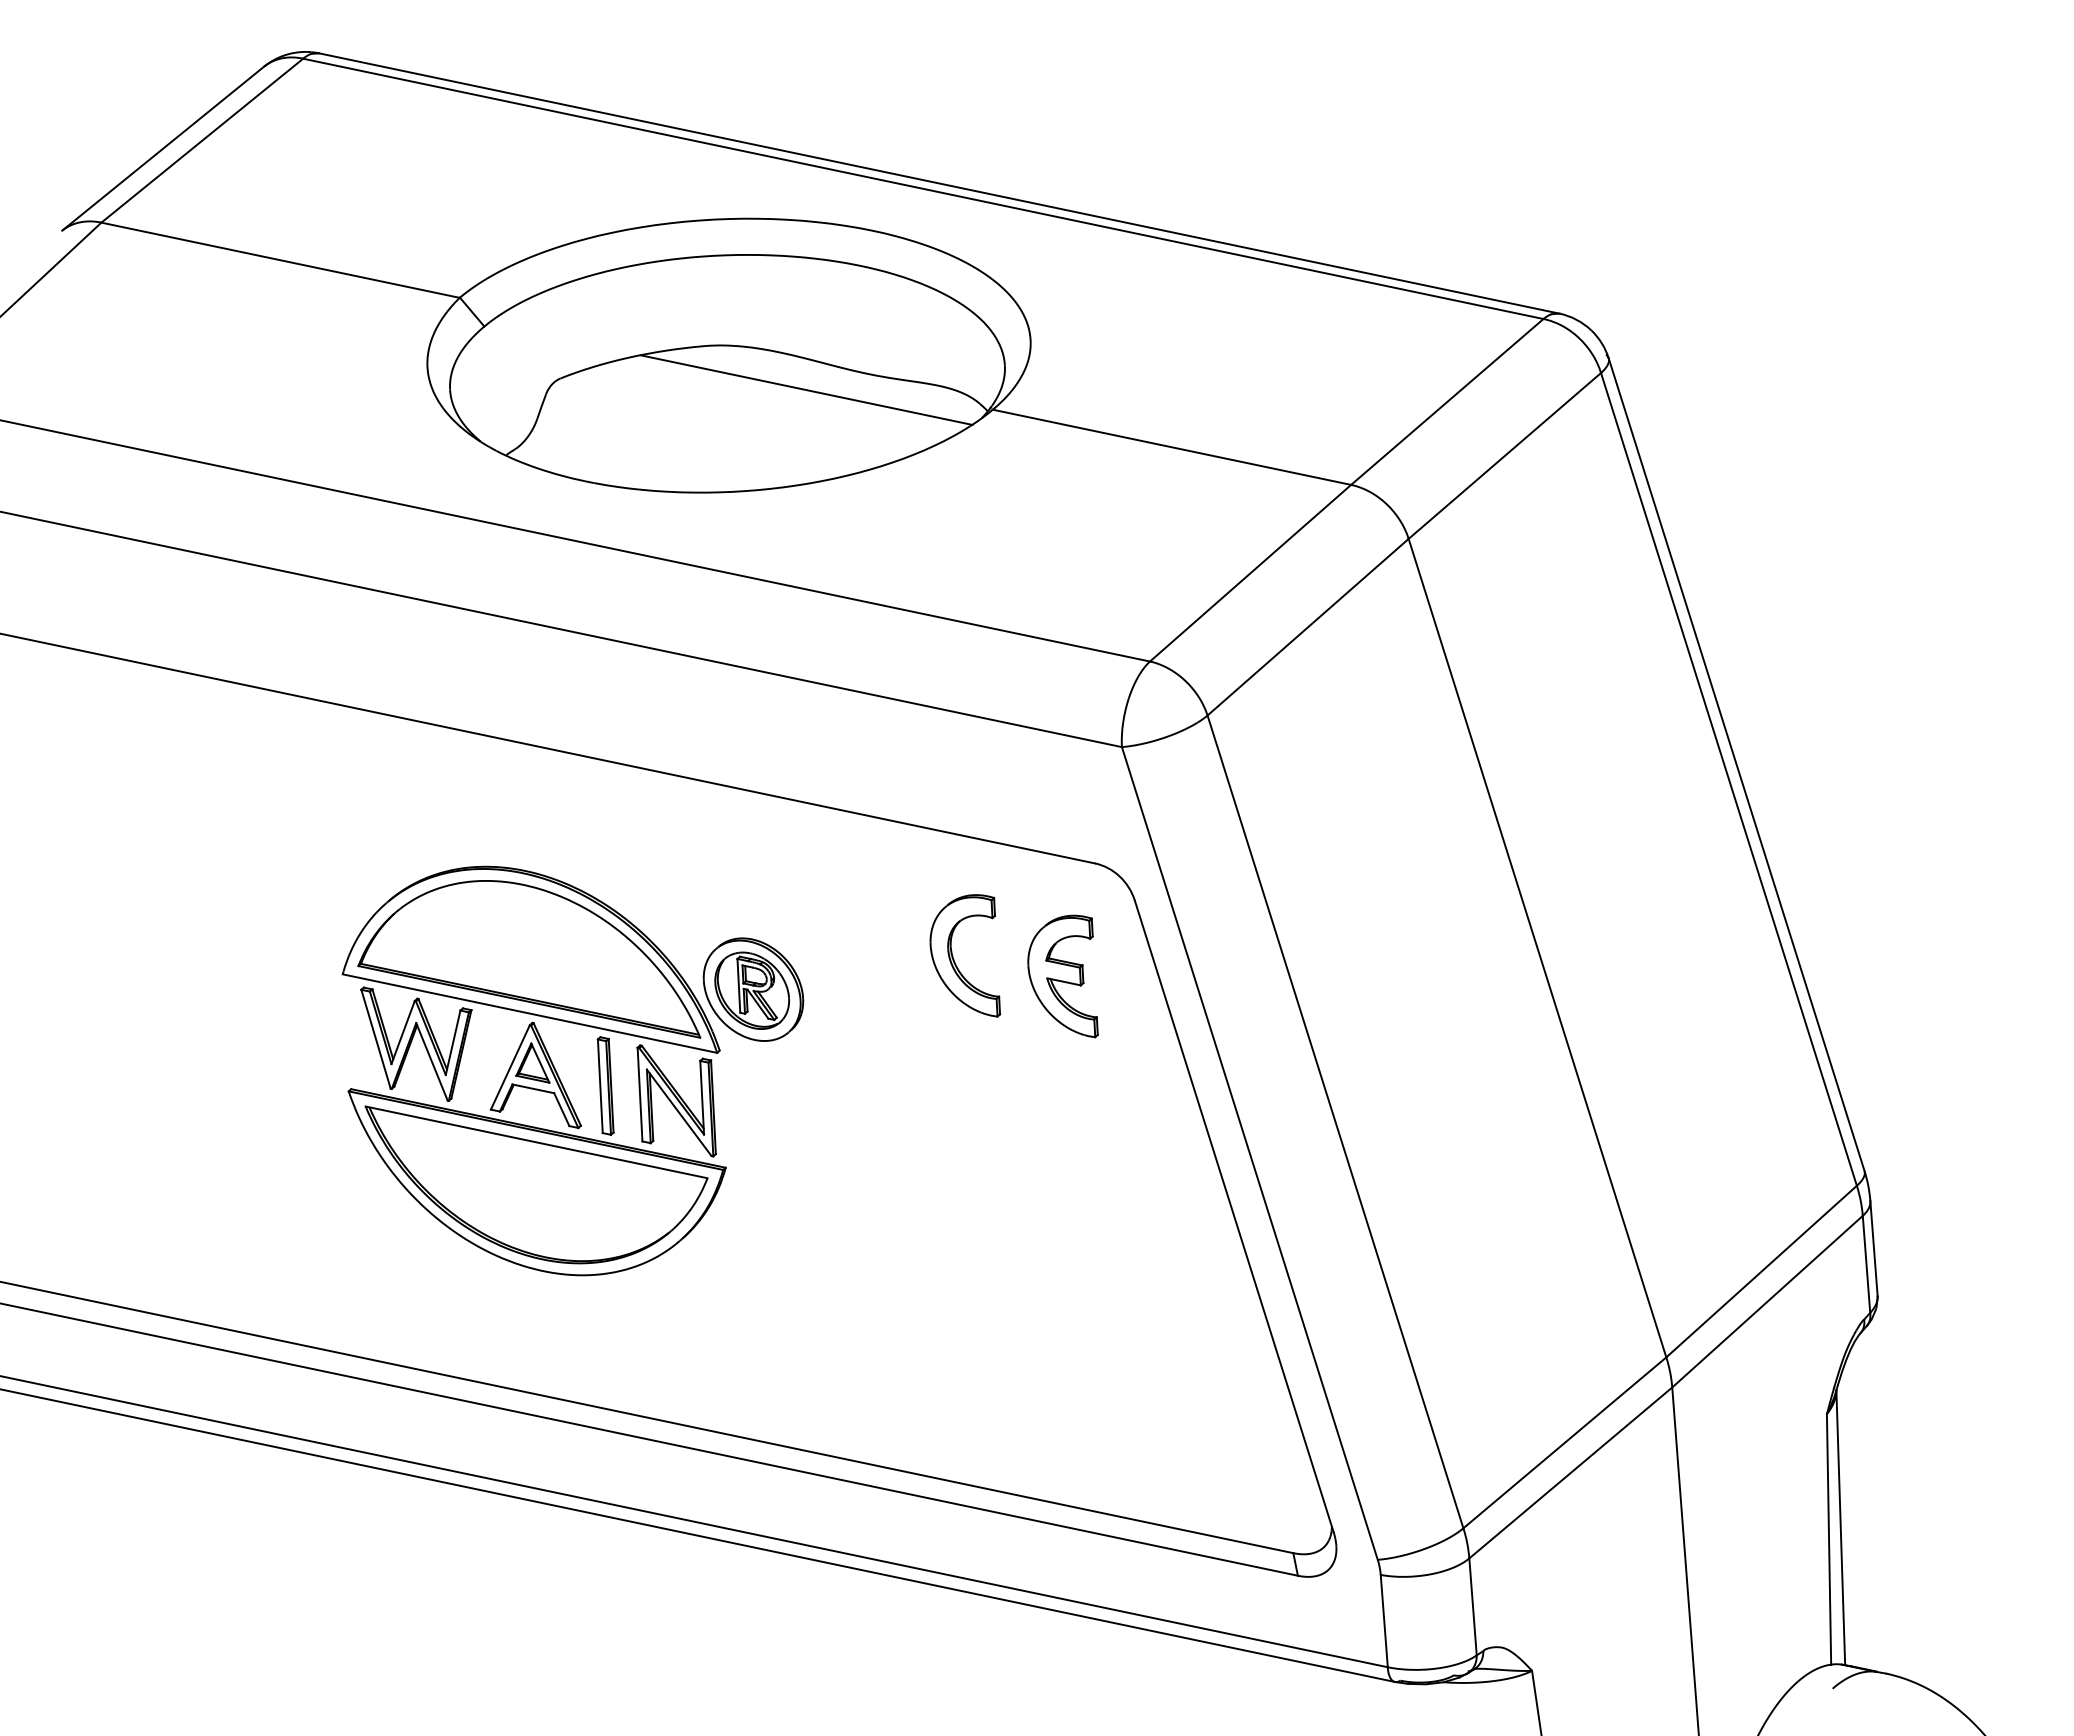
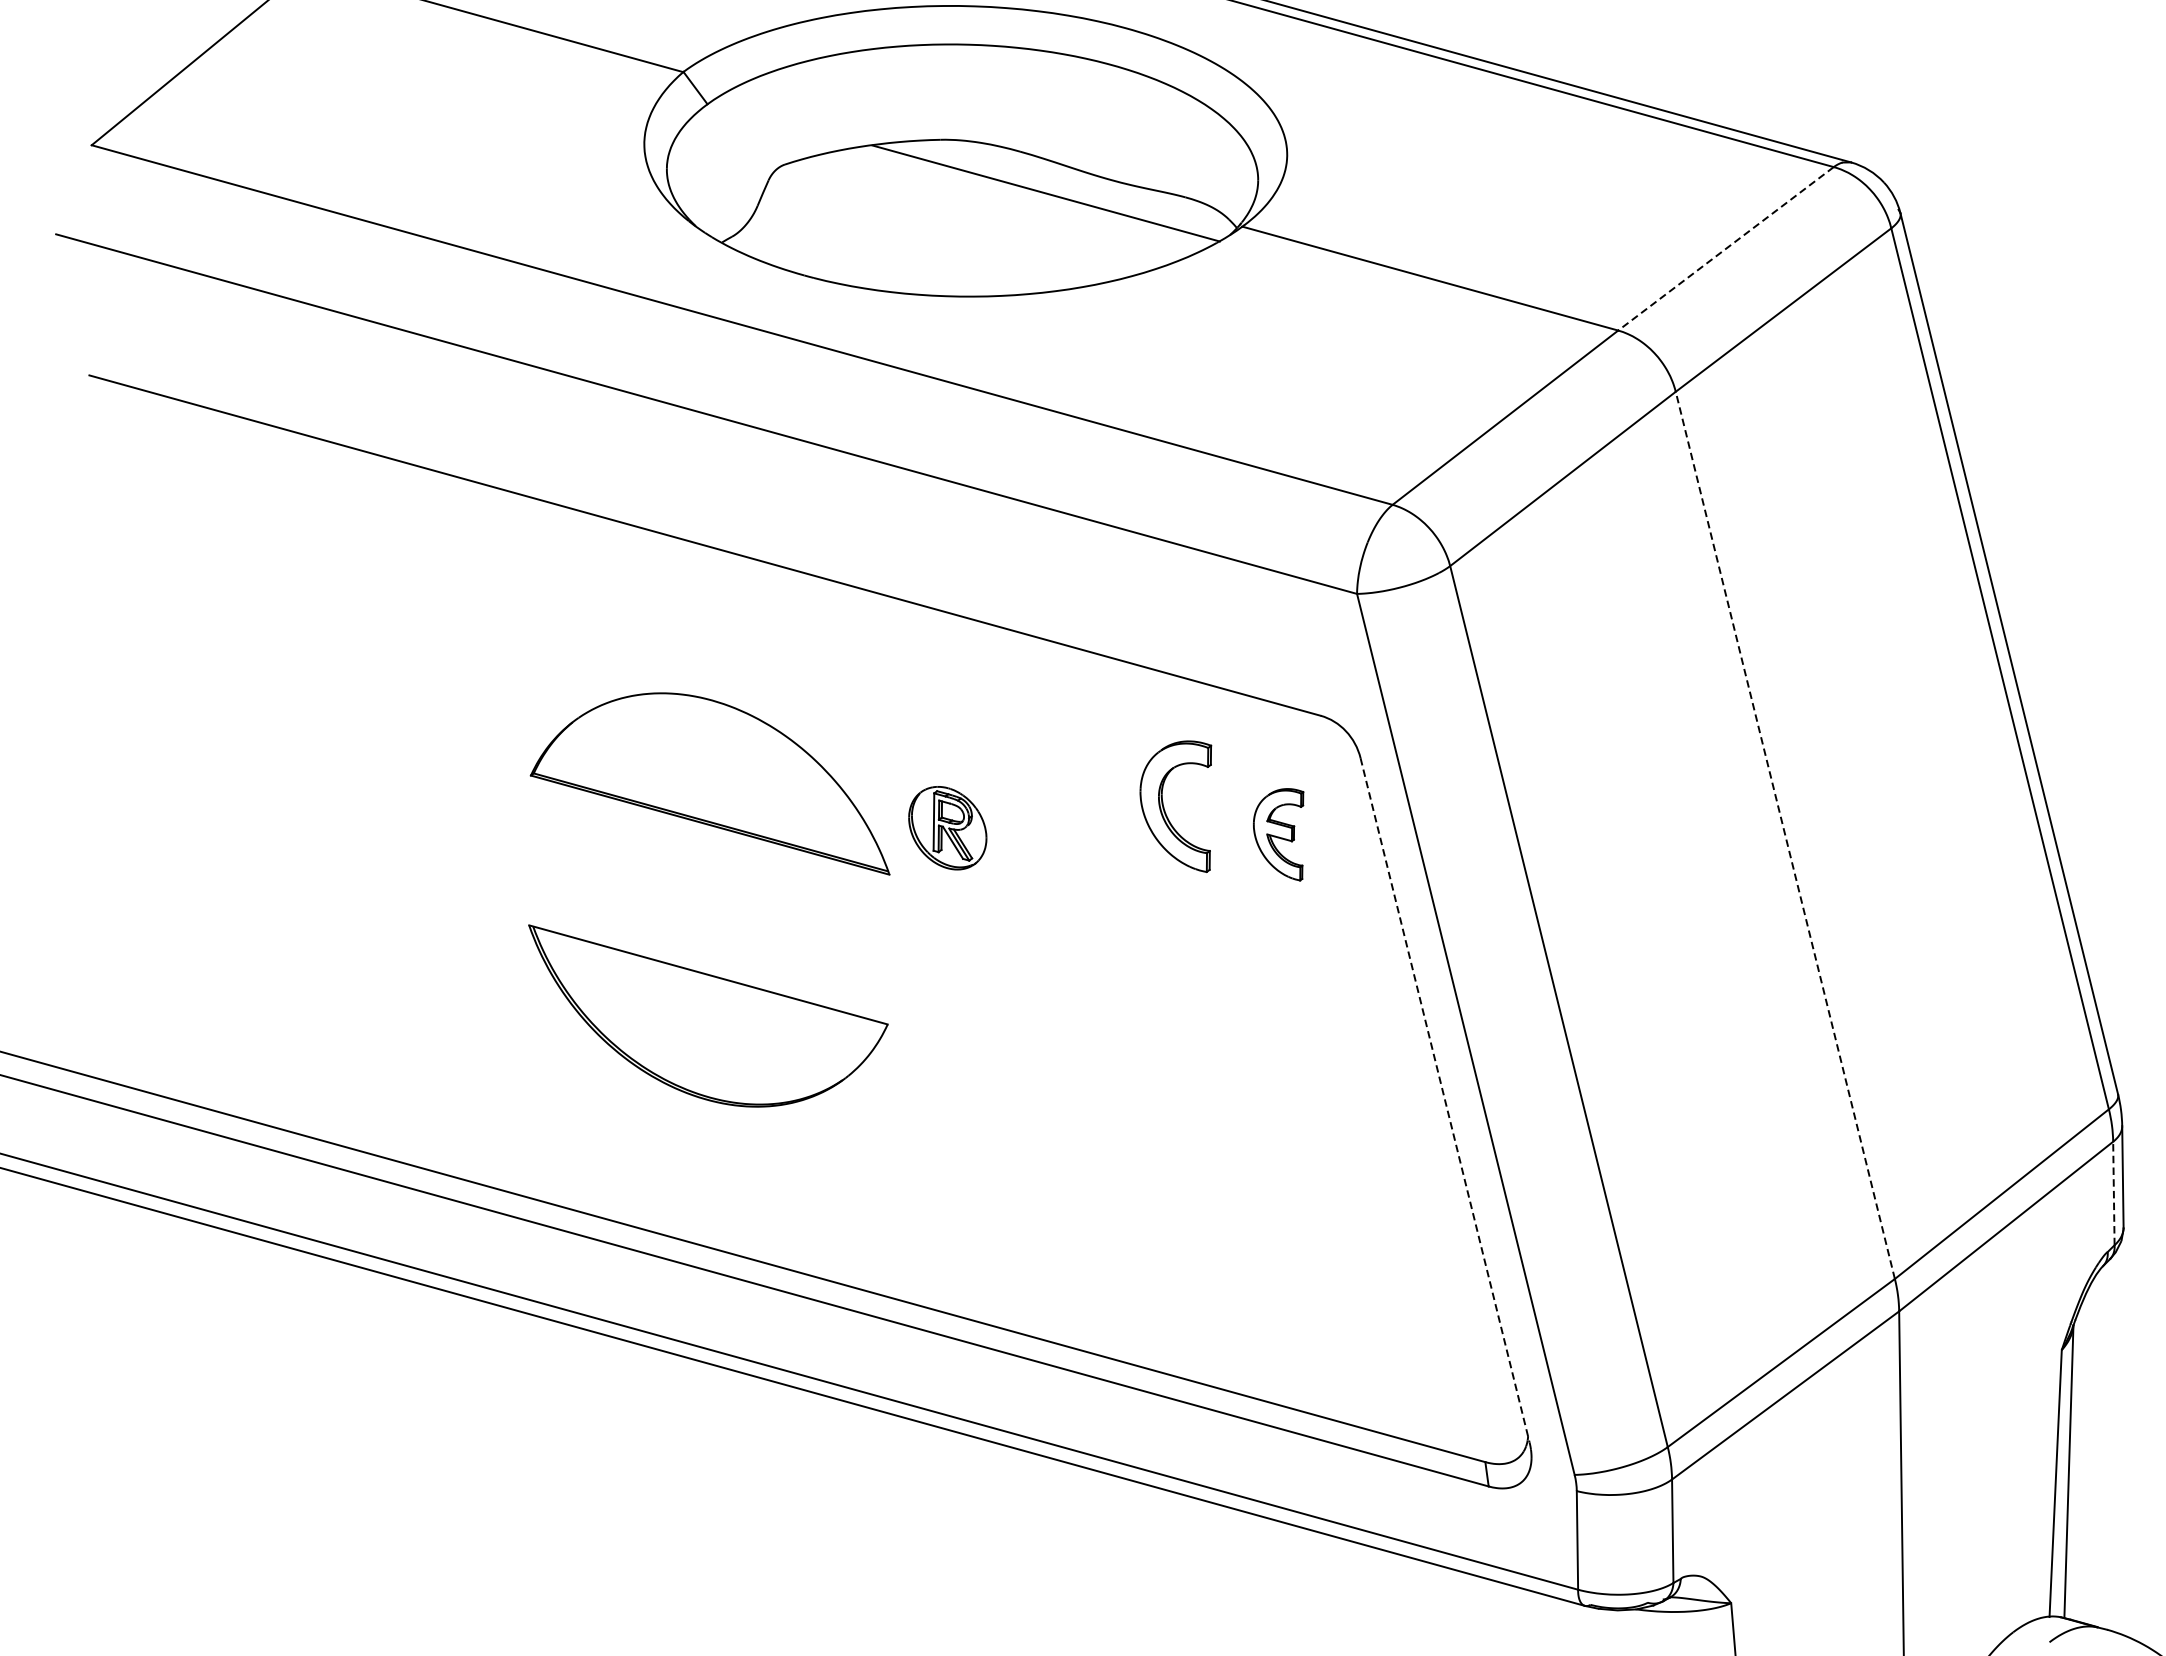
line: (1446, 402) -> (1725, 249), solid -> dashed
line: (1537, 947) -> (1785, 834), solid -> dashed
part: (1062, 976) -> (1278, 833), size x0.7
part: (559, 1076) -> (737, 906), removed
line: (1234, 1216) -> (1445, 1100), solid -> dashed
line: (1866, 1264) -> (2113, 1193), solid -> dashed

